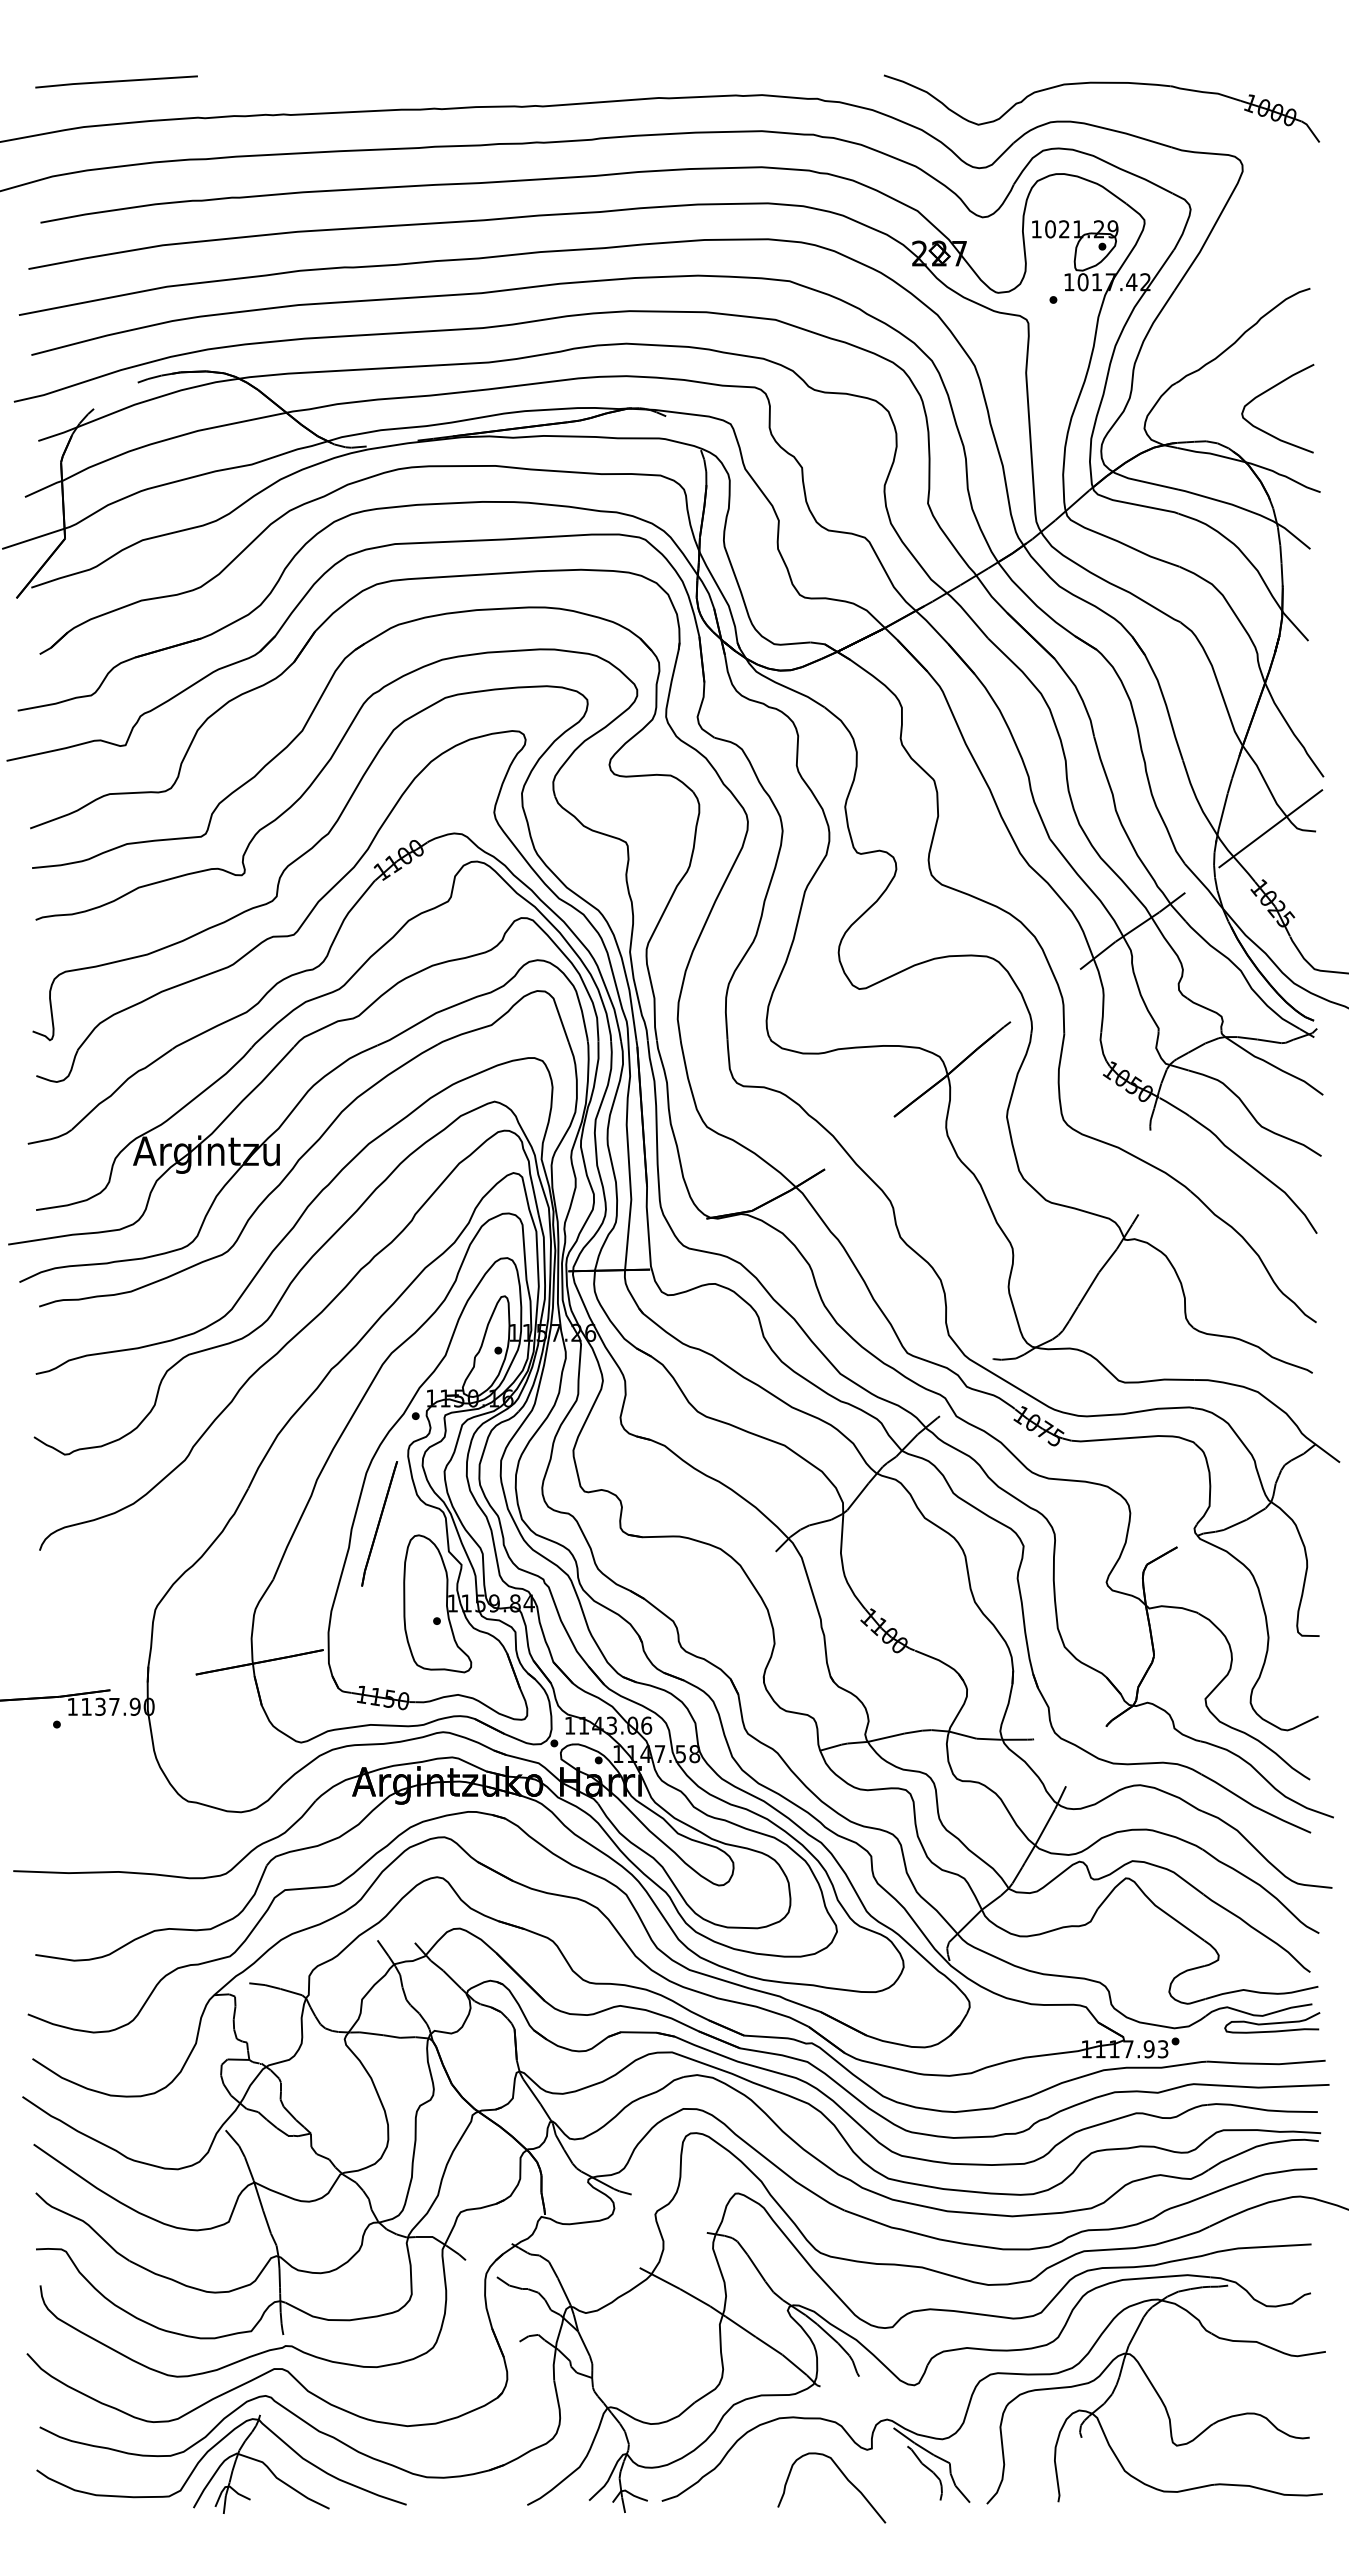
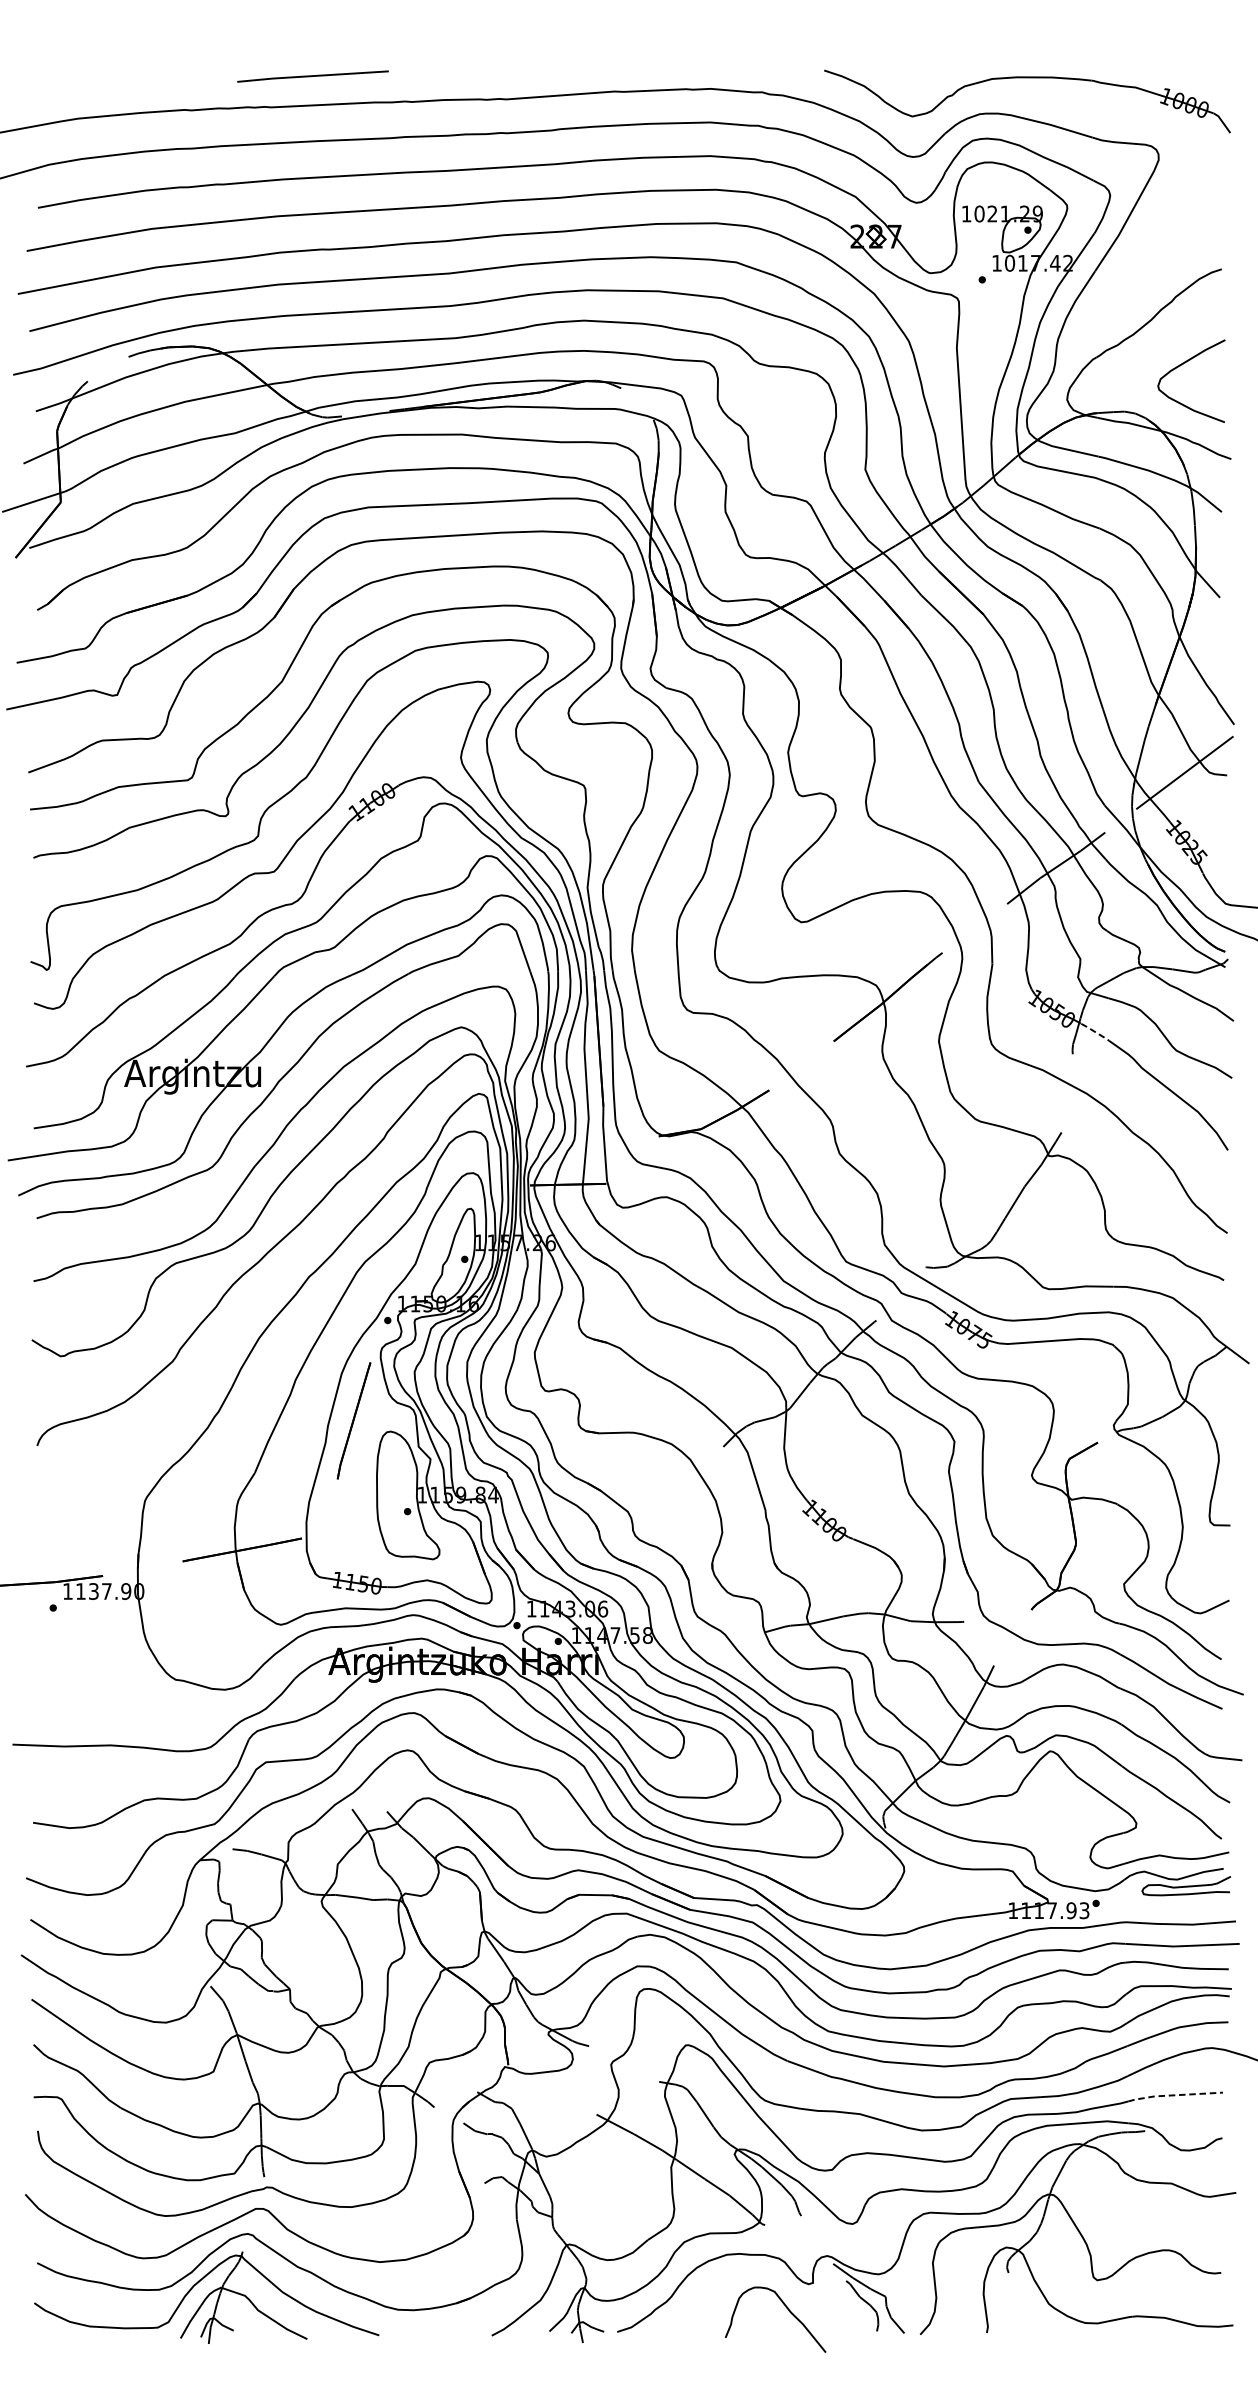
line: (116, 81) -> (312, 76), moved
line: (1175, 1107) -> (1096, 1032), solid -> dashed
line: (1260, 2247) -> (1175, 2095), solid -> dashed

